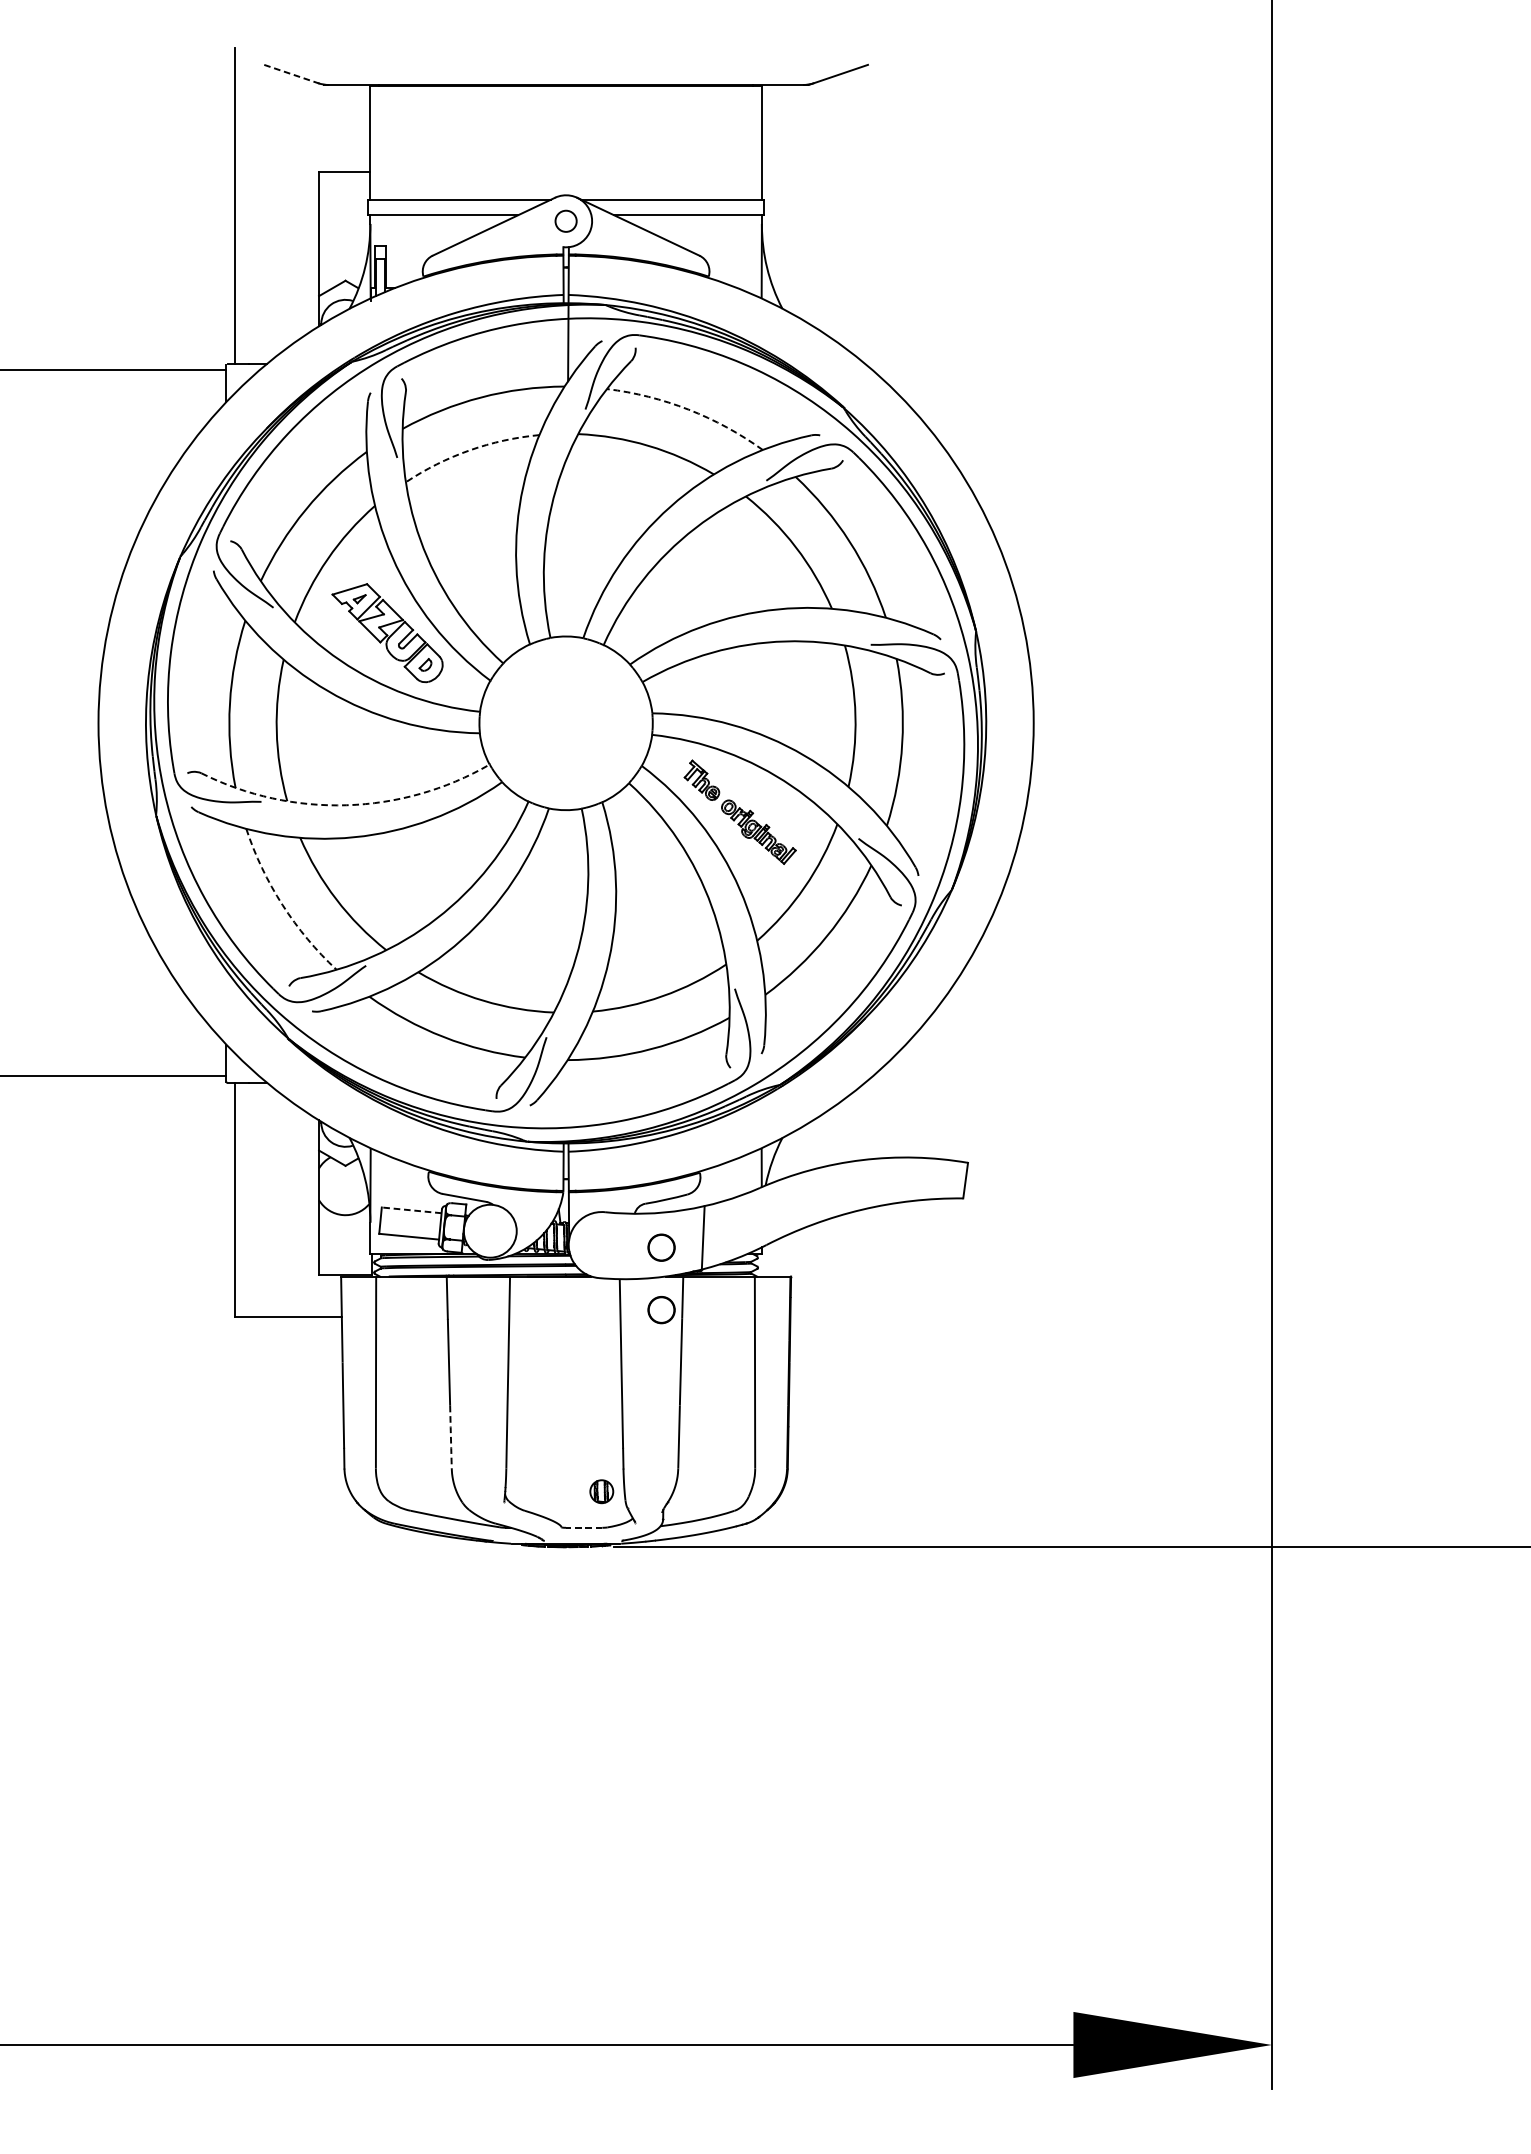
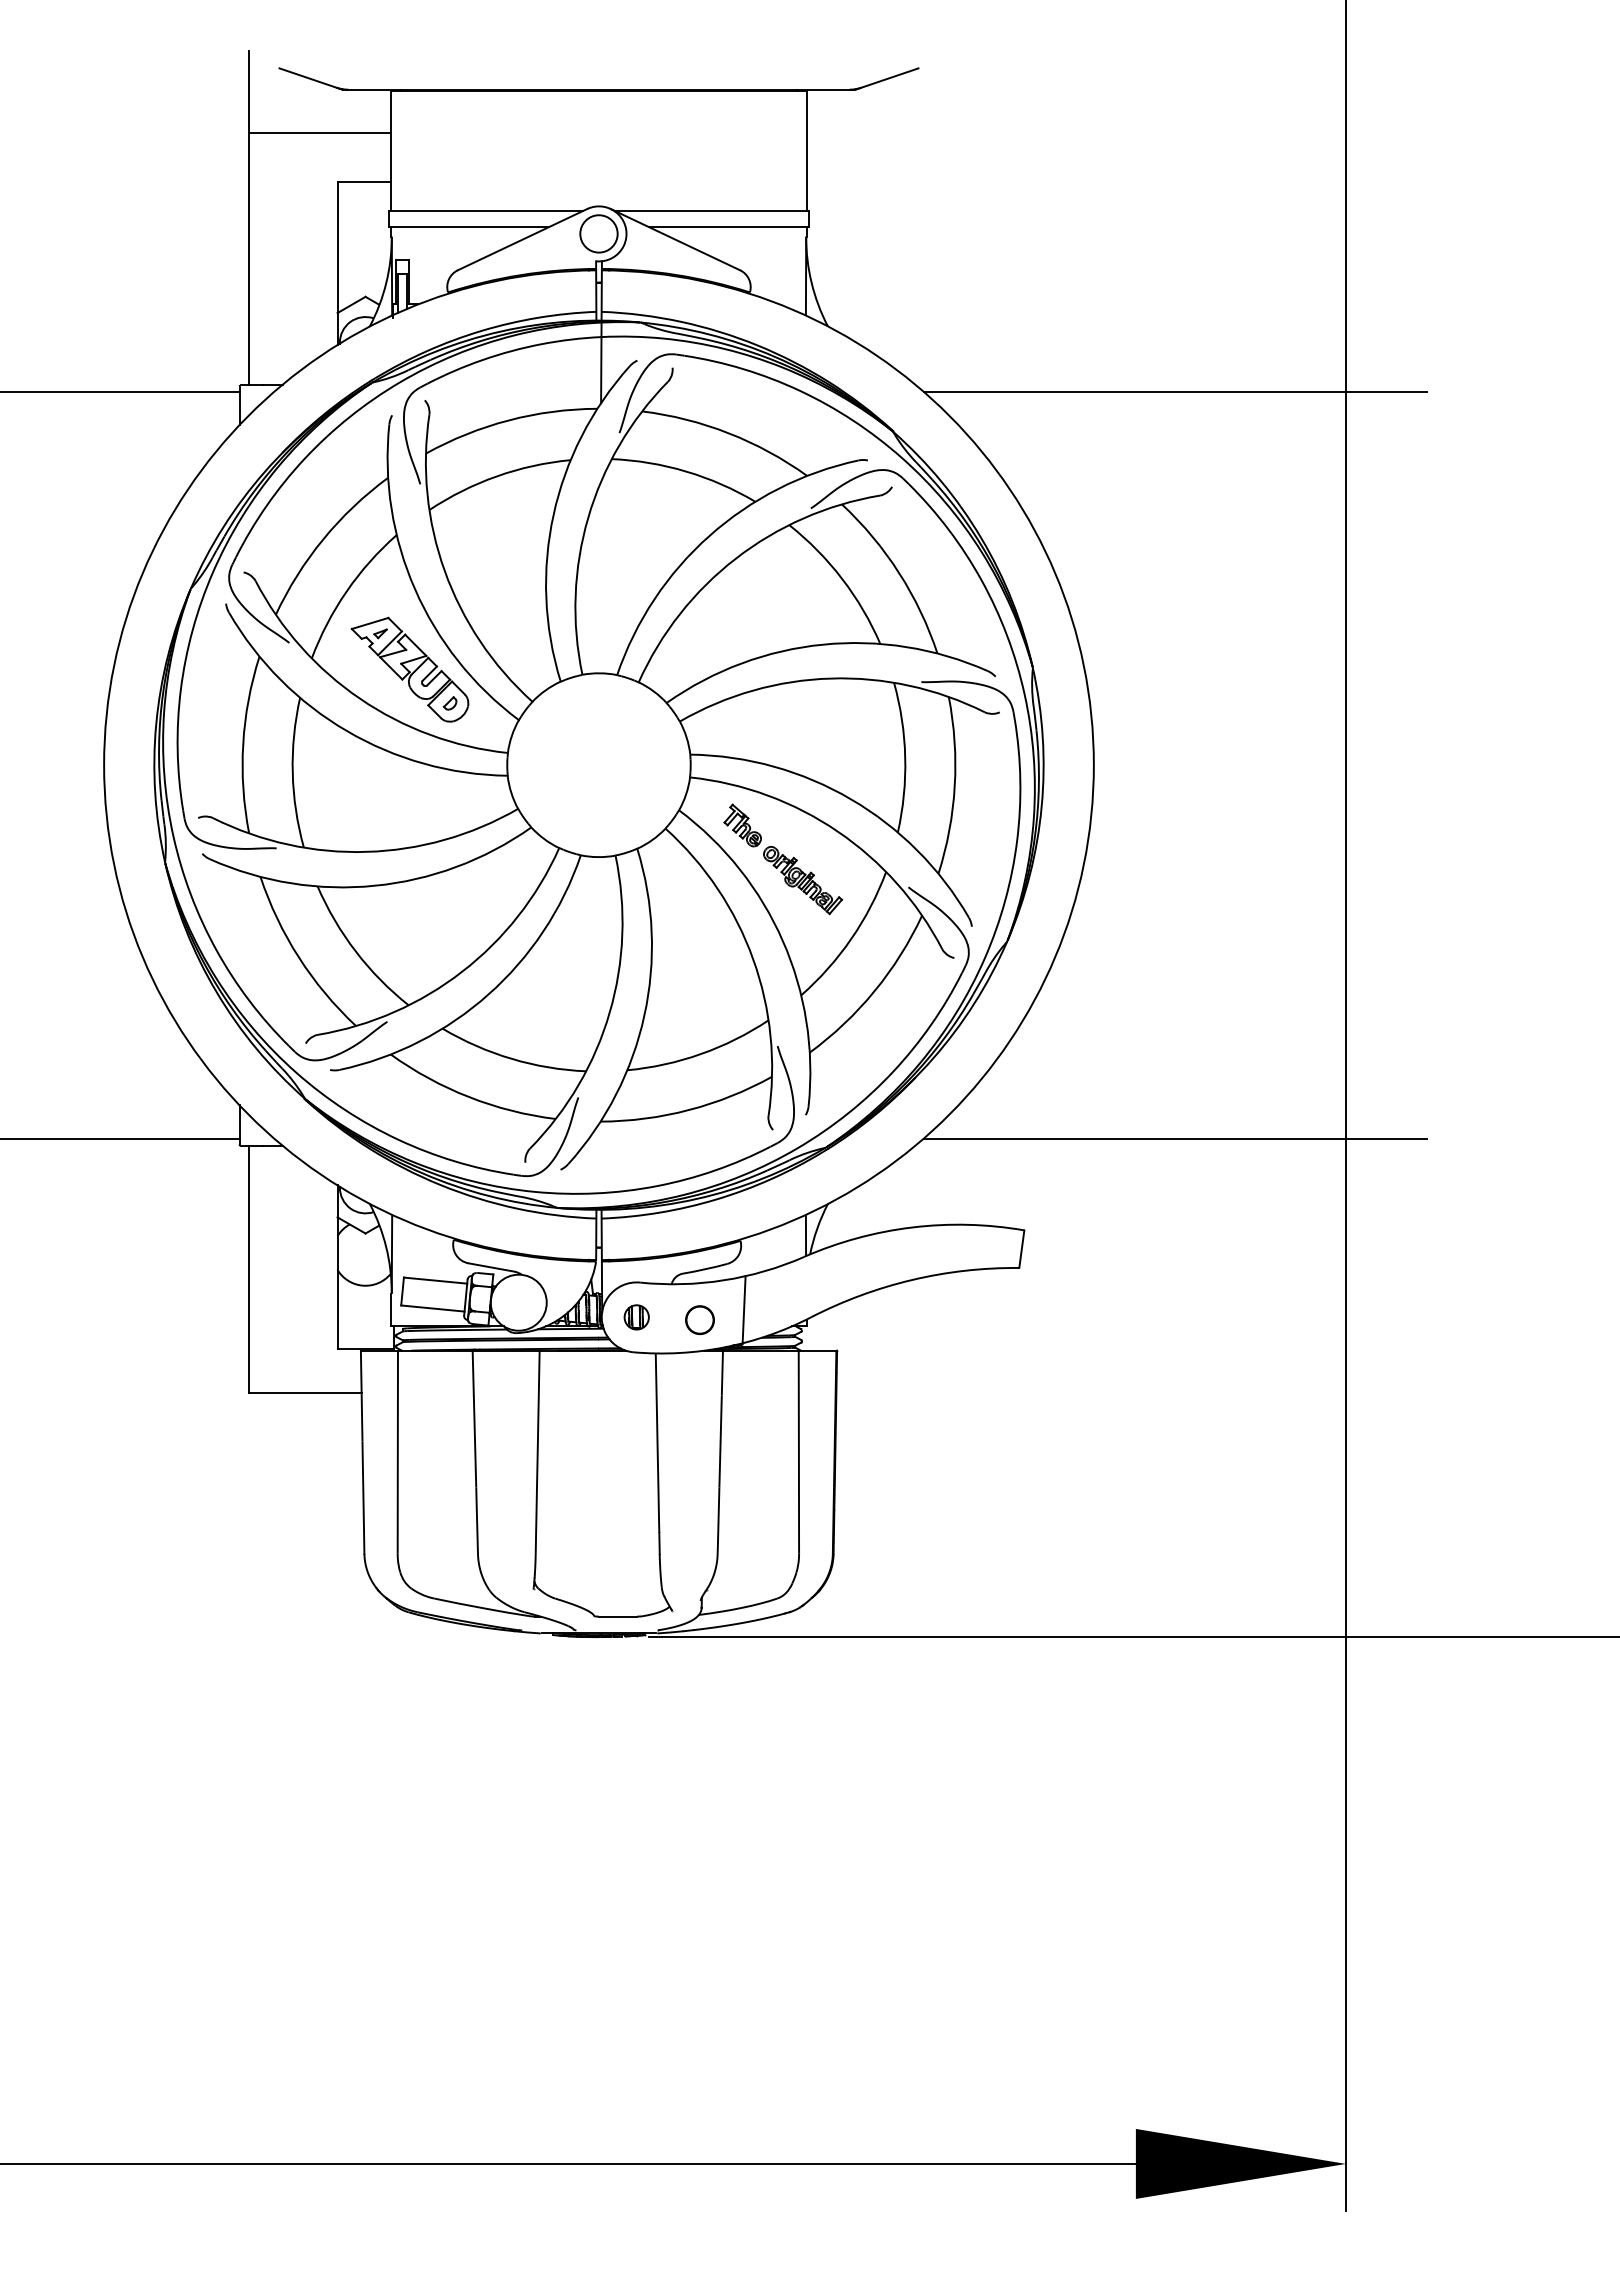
line: (293, 74) -> (310, 78), dashed -> solid
line: (302, 125) -> (319, 132), added
circle: (565, 220) -> (598, 233), size x1.67
line: (1110, 370) -> (1175, 391), added
arc: (688, 409) -> (728, 433), dashed -> solid
arc: (469, 450) -> (496, 476), dashed -> solid
arc: (346, 804) -> (366, 851), dashed -> solid
arc: (282, 905) -> (298, 957), dashed -> solid
line: (1110, 1076) -> (1175, 1138), added
line: (411, 1210) -> (435, 1280), dashed -> solid
circle: (661, 1310) -> (699, 1386), removed
line: (451, 1437) -> (477, 1521), dashed -> solid
part: (601, 1491) -> (636, 1317), moved
line: (583, 1527) -> (617, 1616), dashed -> solid

